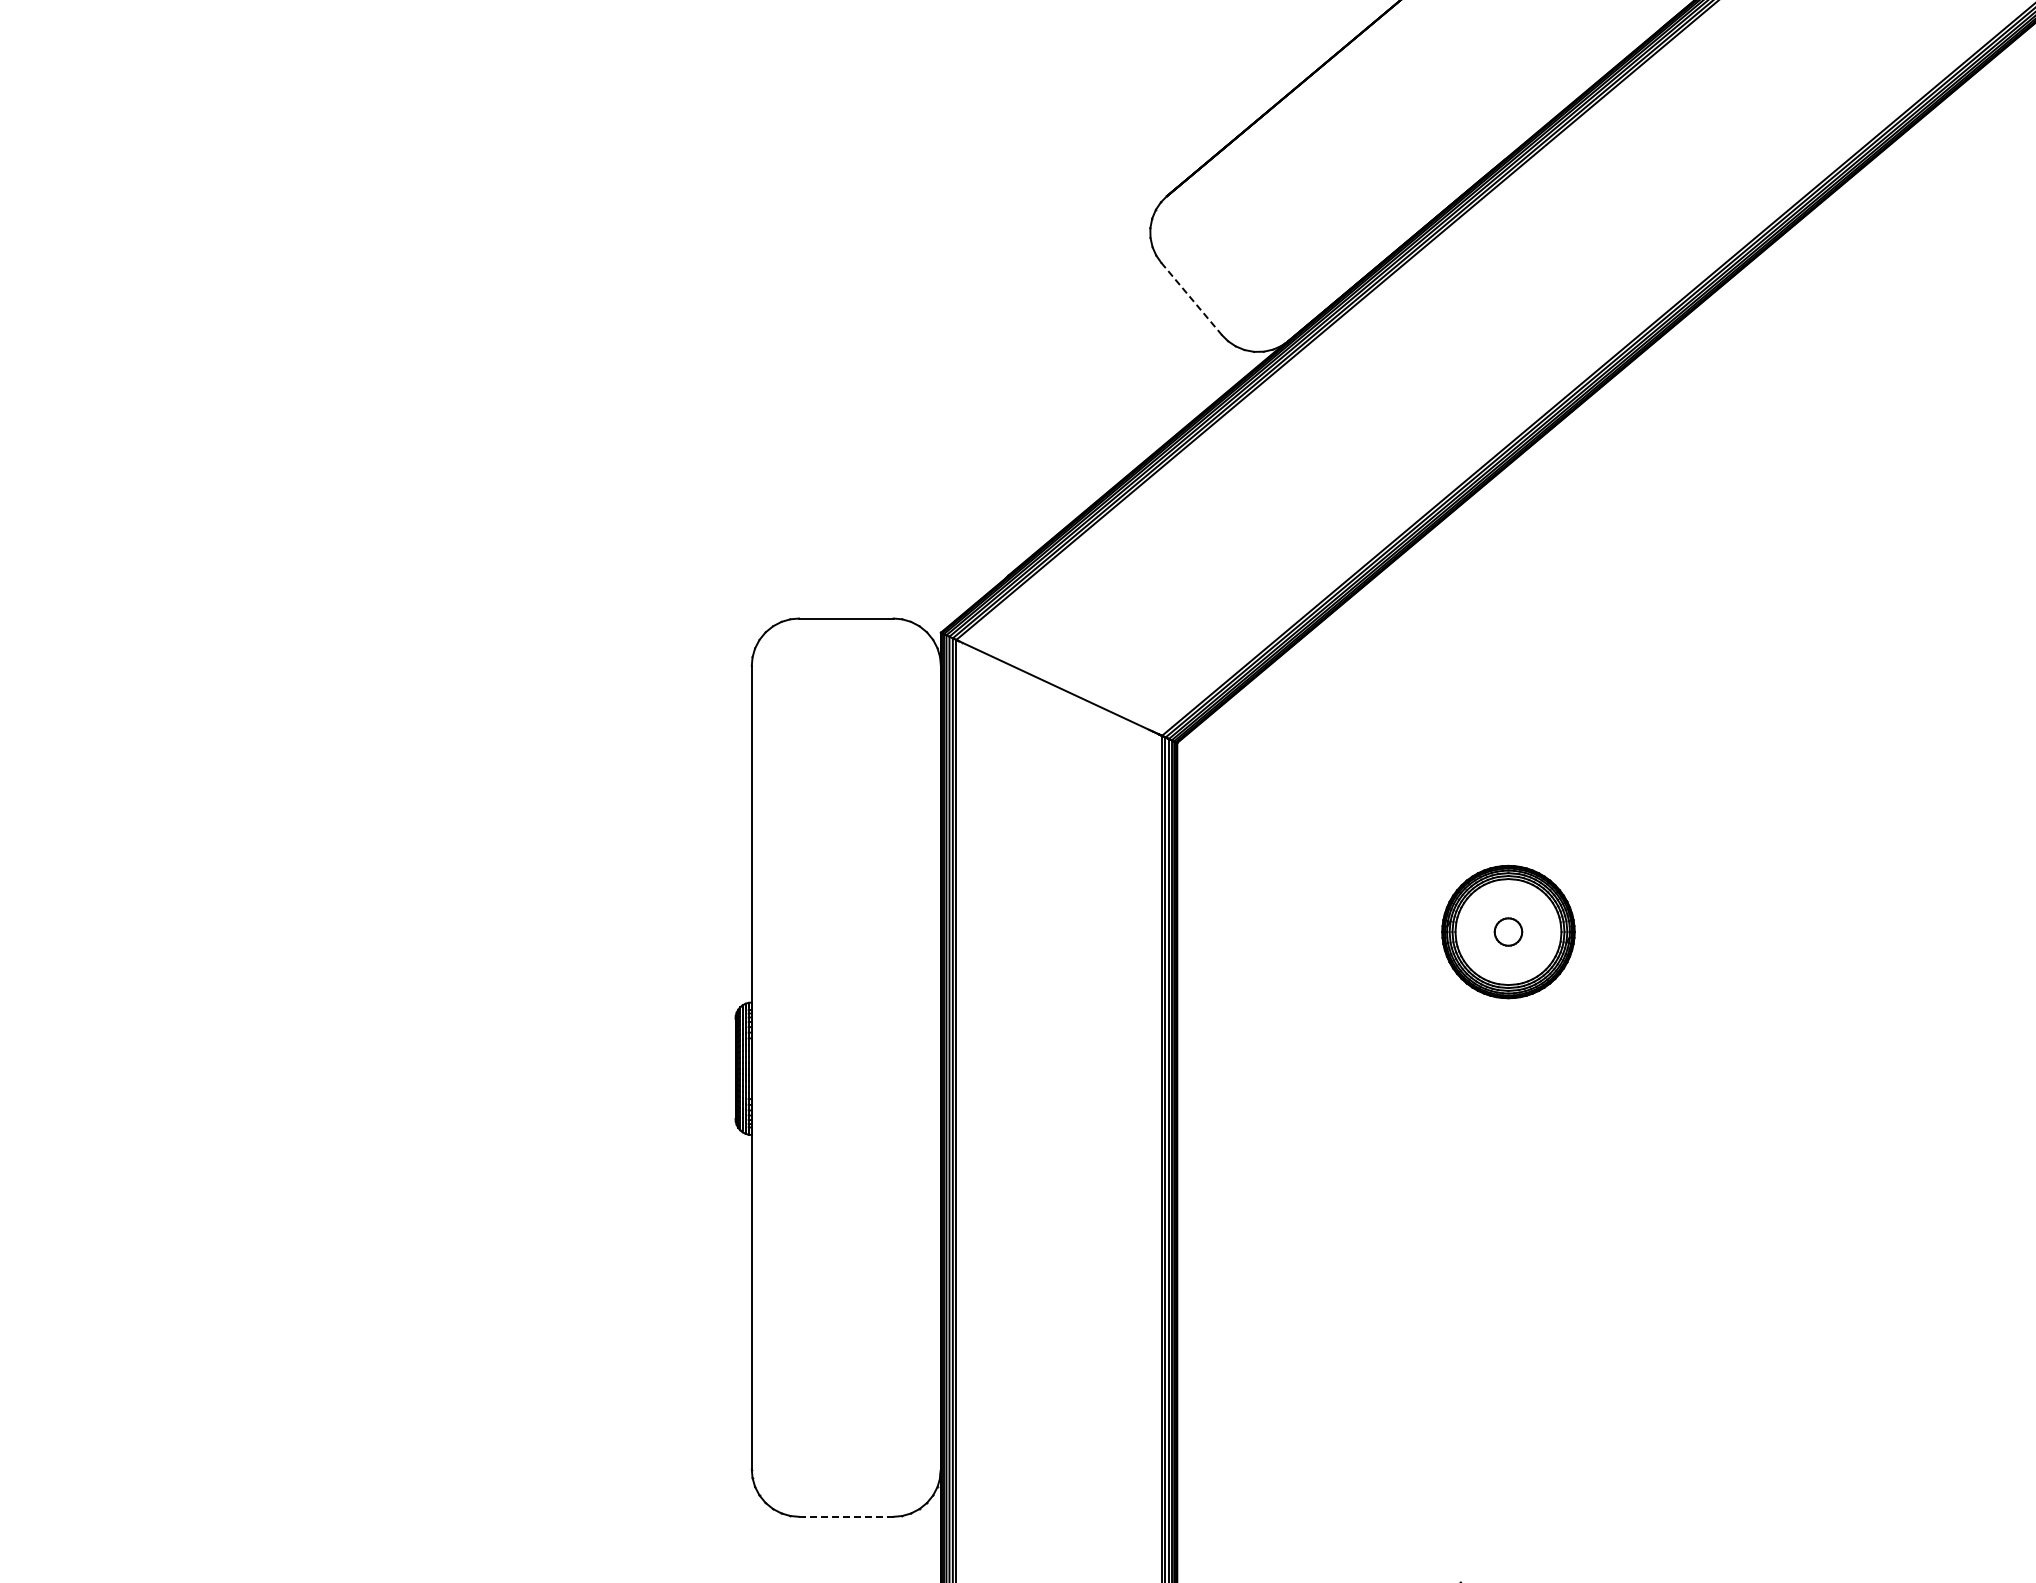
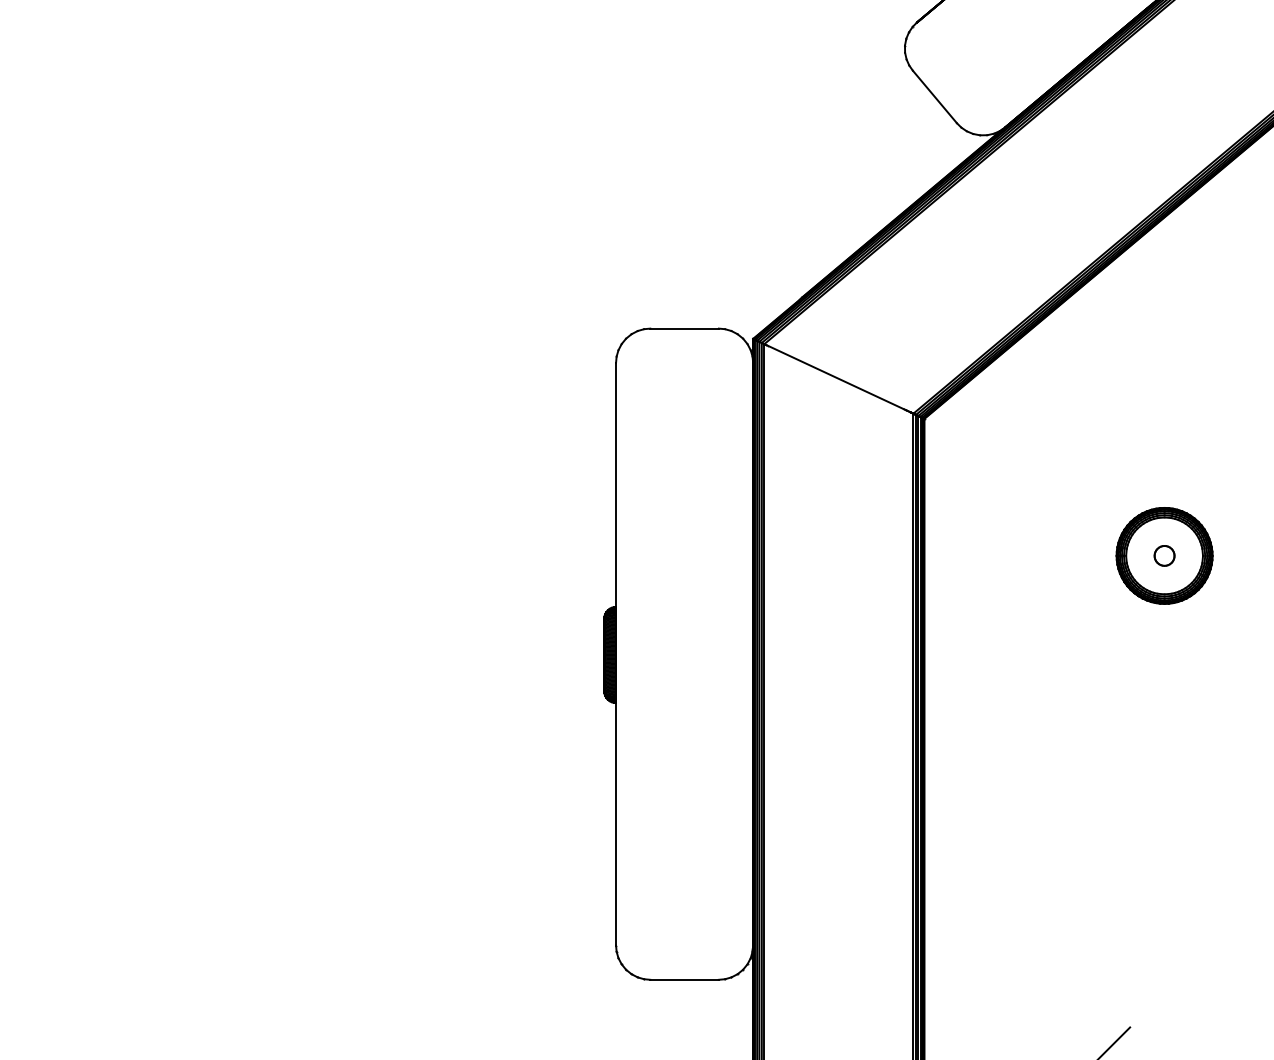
line: (1191, 299) -> (934, 97), dashed -> solid
line: (846, 1516) -> (684, 979), dashed -> solid

